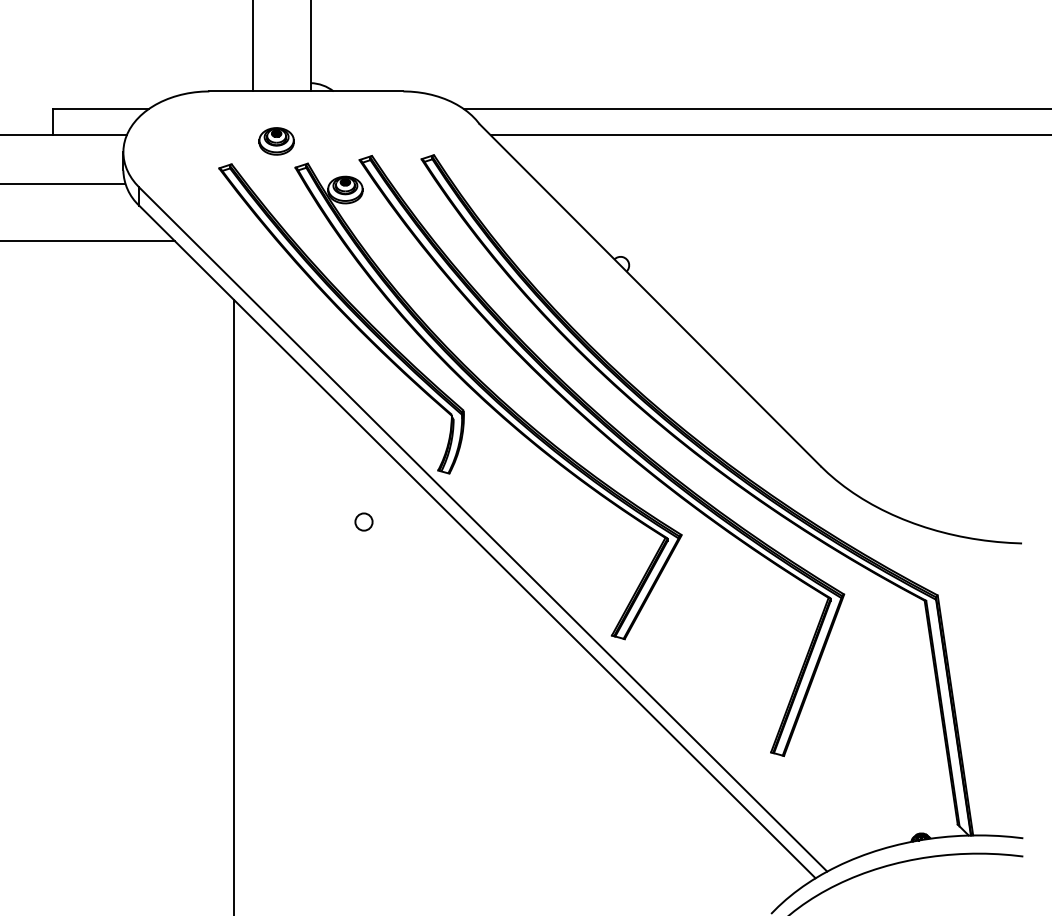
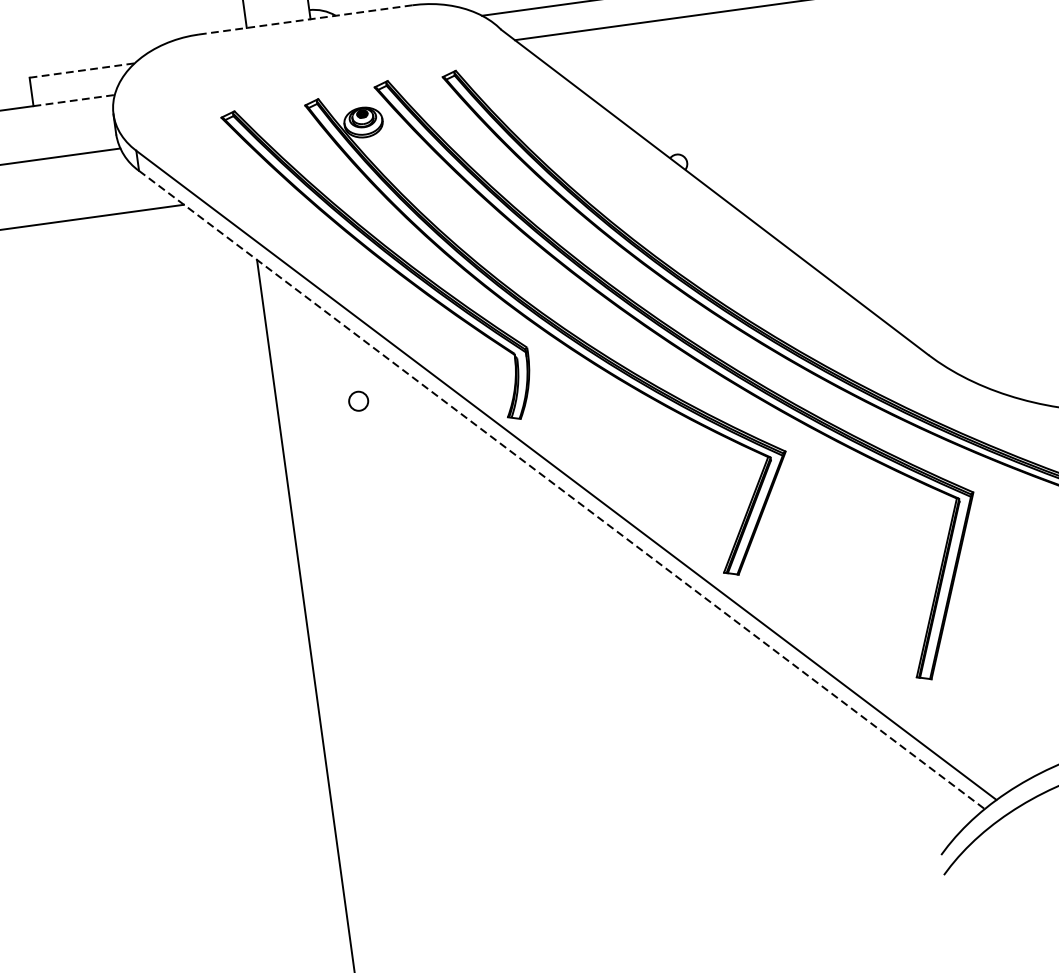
line: (306, 91) -> (305, 19), solid -> dashed
line: (100, 109) -> (81, 70), solid -> dashed
line: (89, 135) -> (73, 101), solid -> dashed
part: (276, 141) -> (280, 79), removed
circle: (363, 521) -> (358, 400), moved
line: (477, 542) -> (562, 490), solid -> dashed

